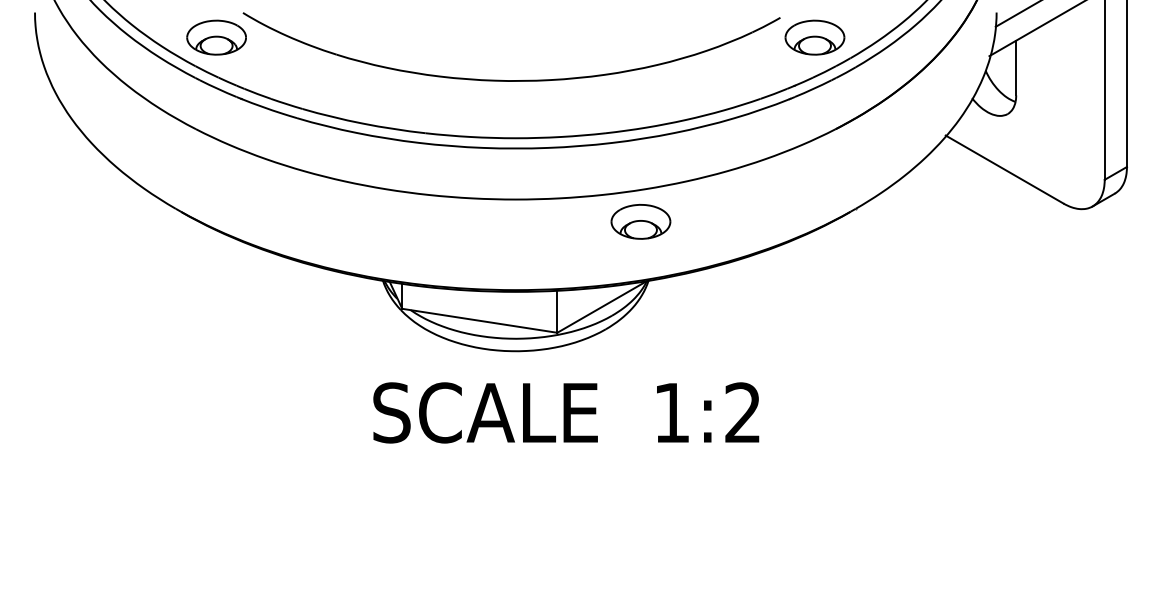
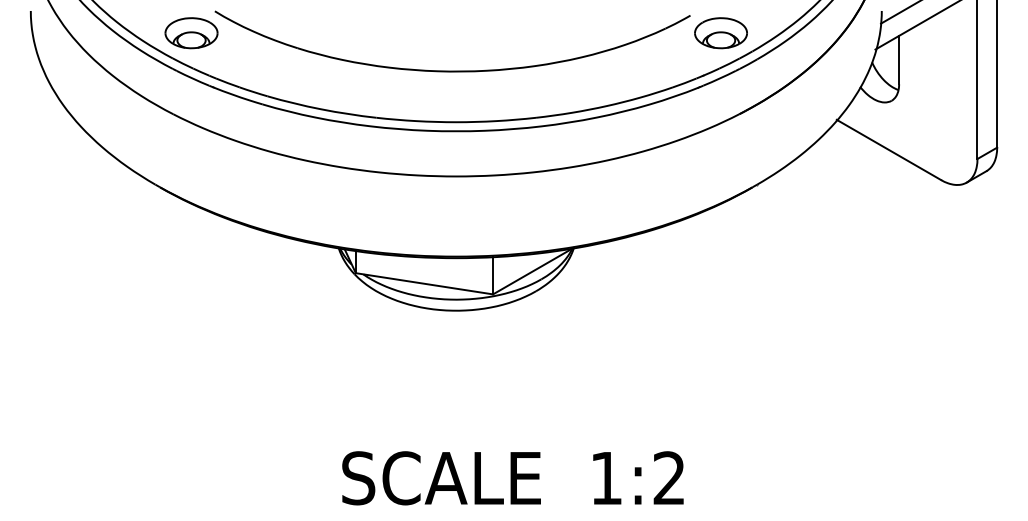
part: (640, 222) -> (566, 196), removed
text: (565, 413) -> (512, 478), moved

